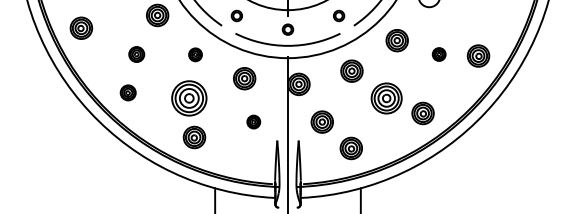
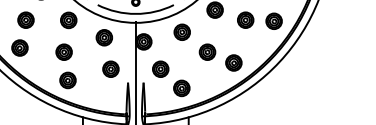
part: (136, 54) -> (25, 20), size x1.43
part: (195, 54) -> (68, 20), size x1.67
part: (438, 54) -> (245, 20), size x1.67
part: (127, 92) -> (19, 47), size x1.43
part: (188, 98) -> (63, 52), size x0.62
part: (386, 98) -> (207, 52), size x0.71
part: (253, 121) -> (110, 68), size x1.67

